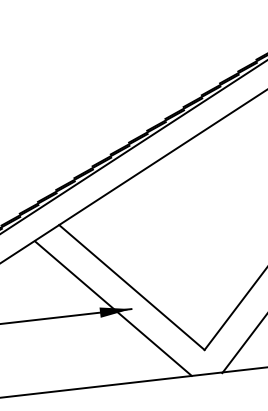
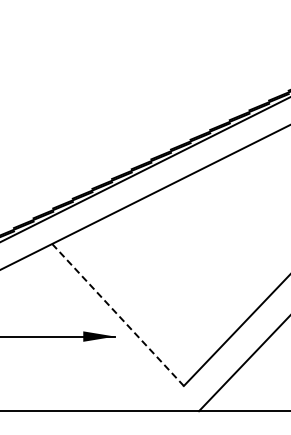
line: (132, 286) -> (118, 314), solid -> dashed
line: (113, 309) -> (97, 334), removed

